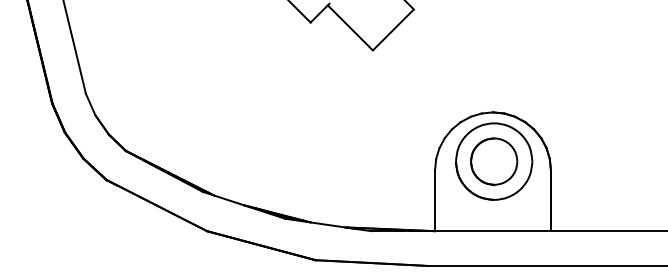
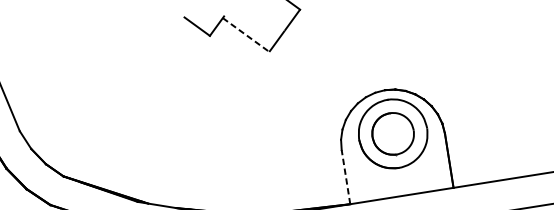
line: (350, 27) -> (246, 34), solid -> dashed
line: (435, 200) -> (346, 176), solid -> dashed

